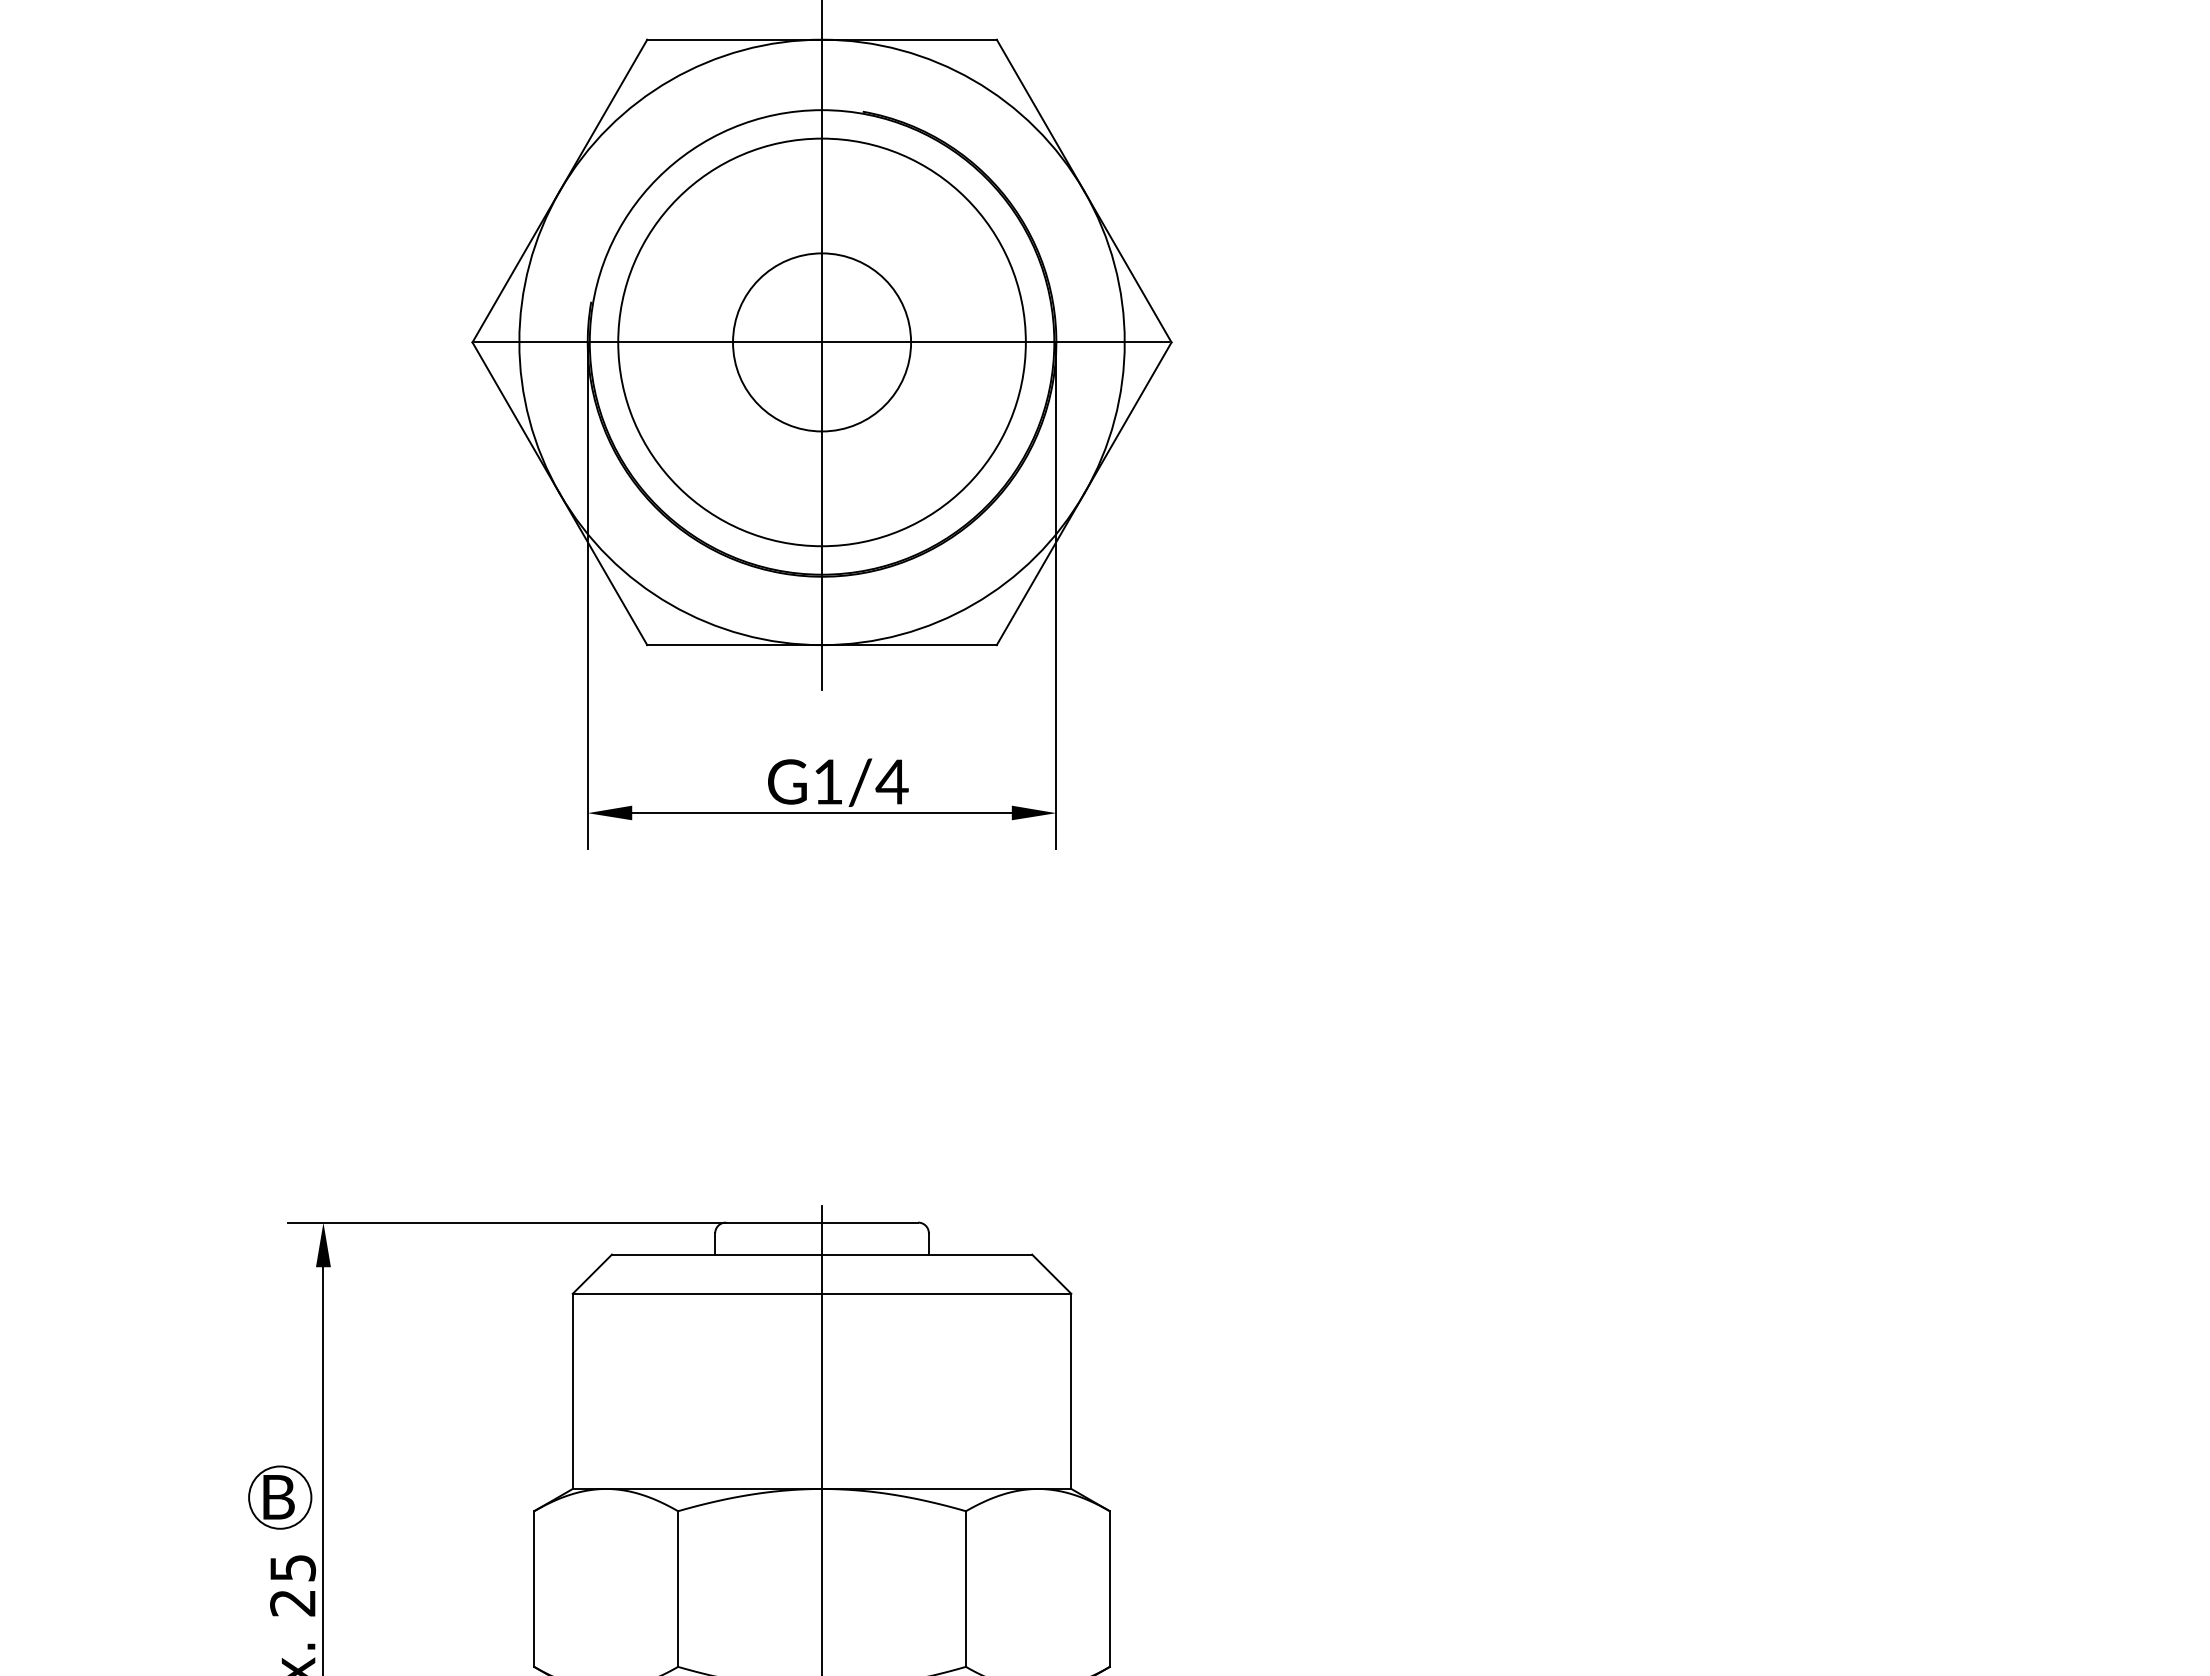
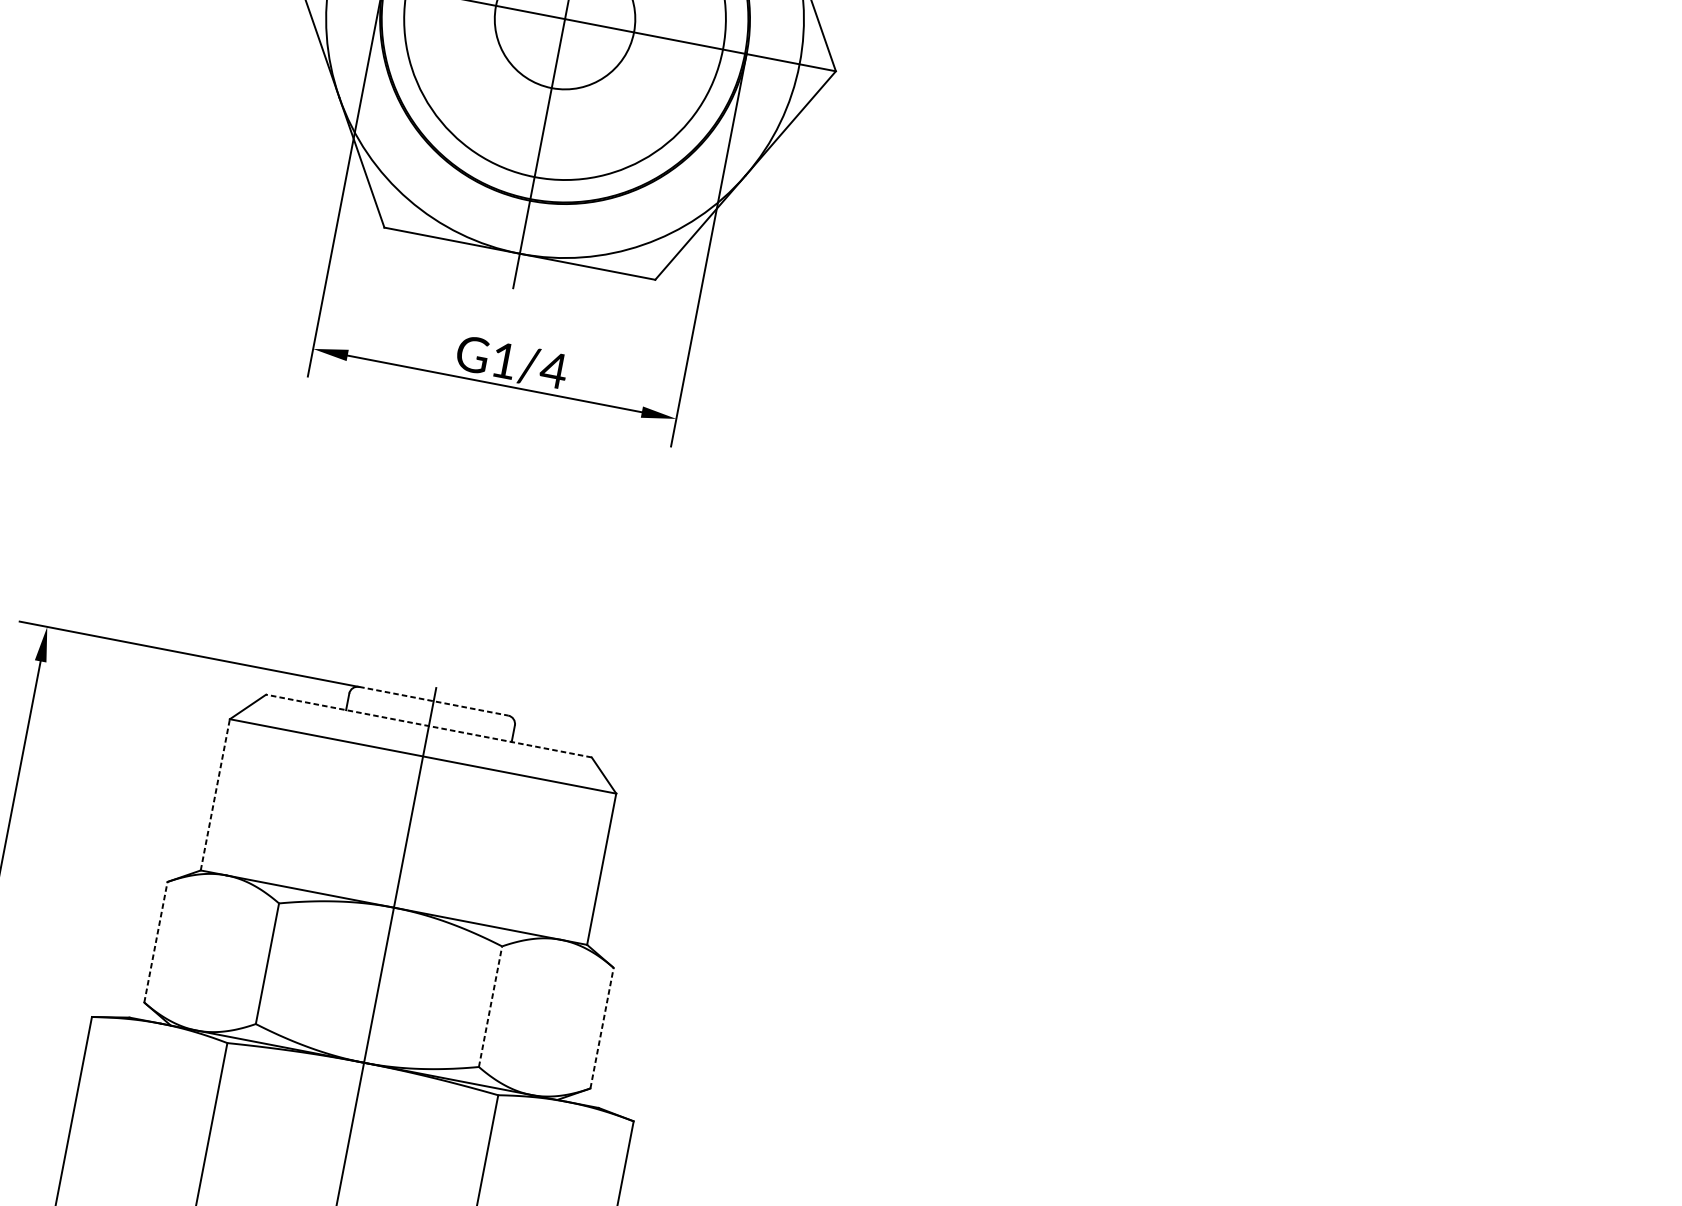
line: (822, 1222) -> (434, 701), solid -> dashed
line: (821, 1254) -> (428, 725), solid -> dashed
line: (572, 1391) -> (215, 794), solid -> dashed
line: (534, 1589) -> (156, 942), solid -> dashed
line: (965, 1589) -> (490, 1006), solid -> dashed
line: (1109, 1589) -> (601, 1028), solid -> dashed

